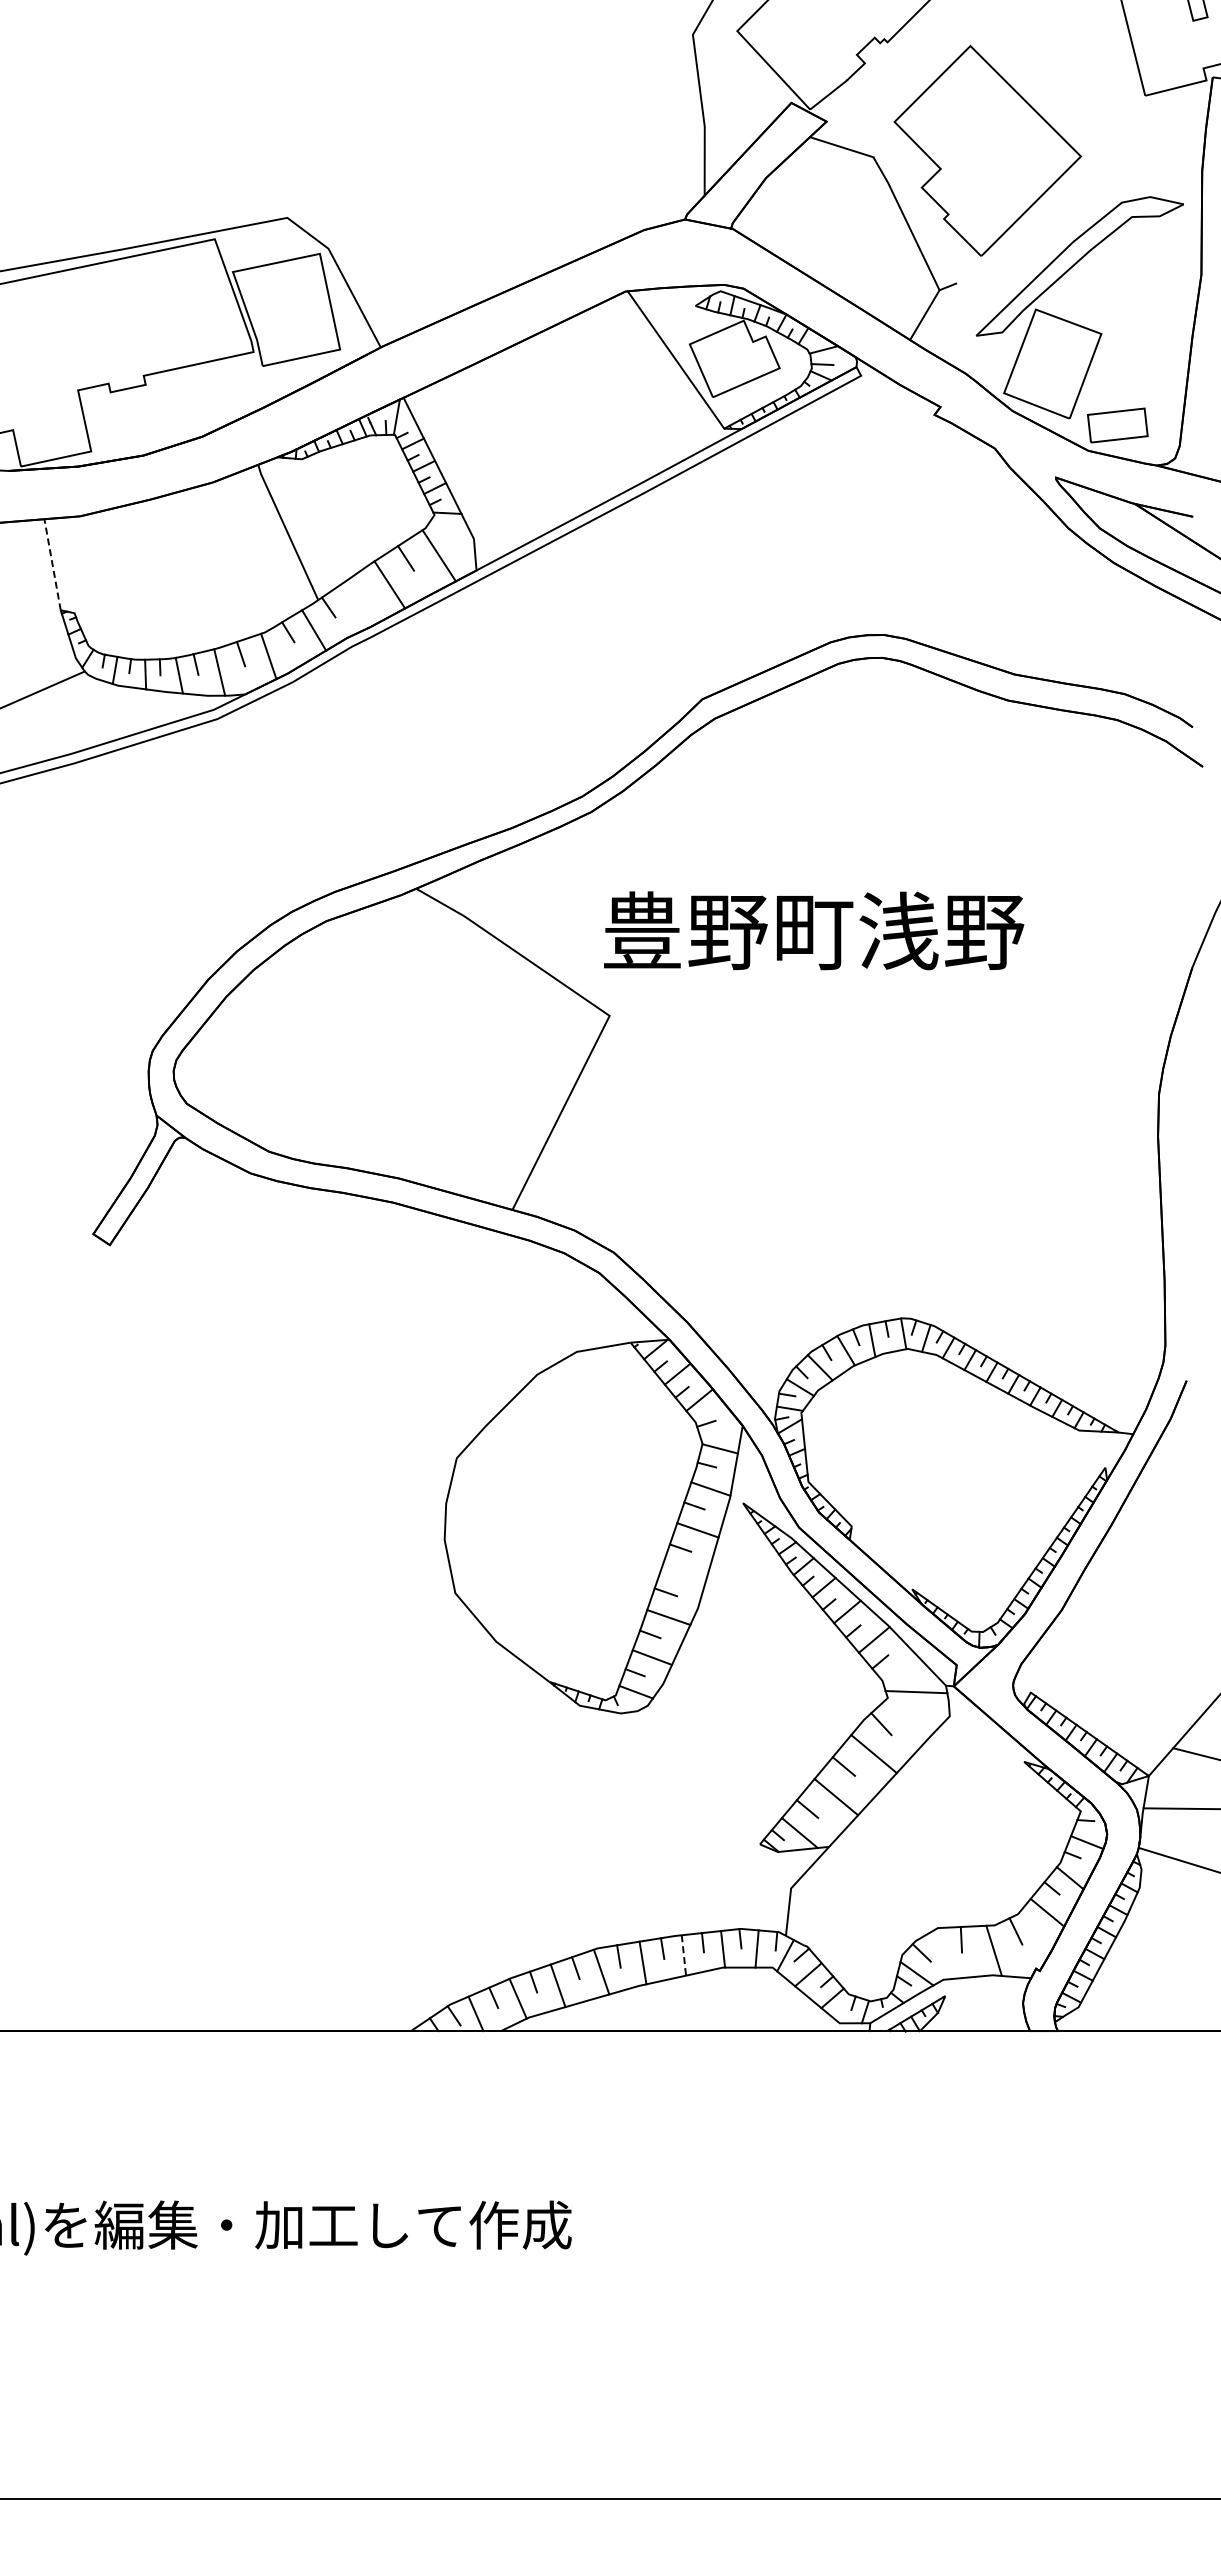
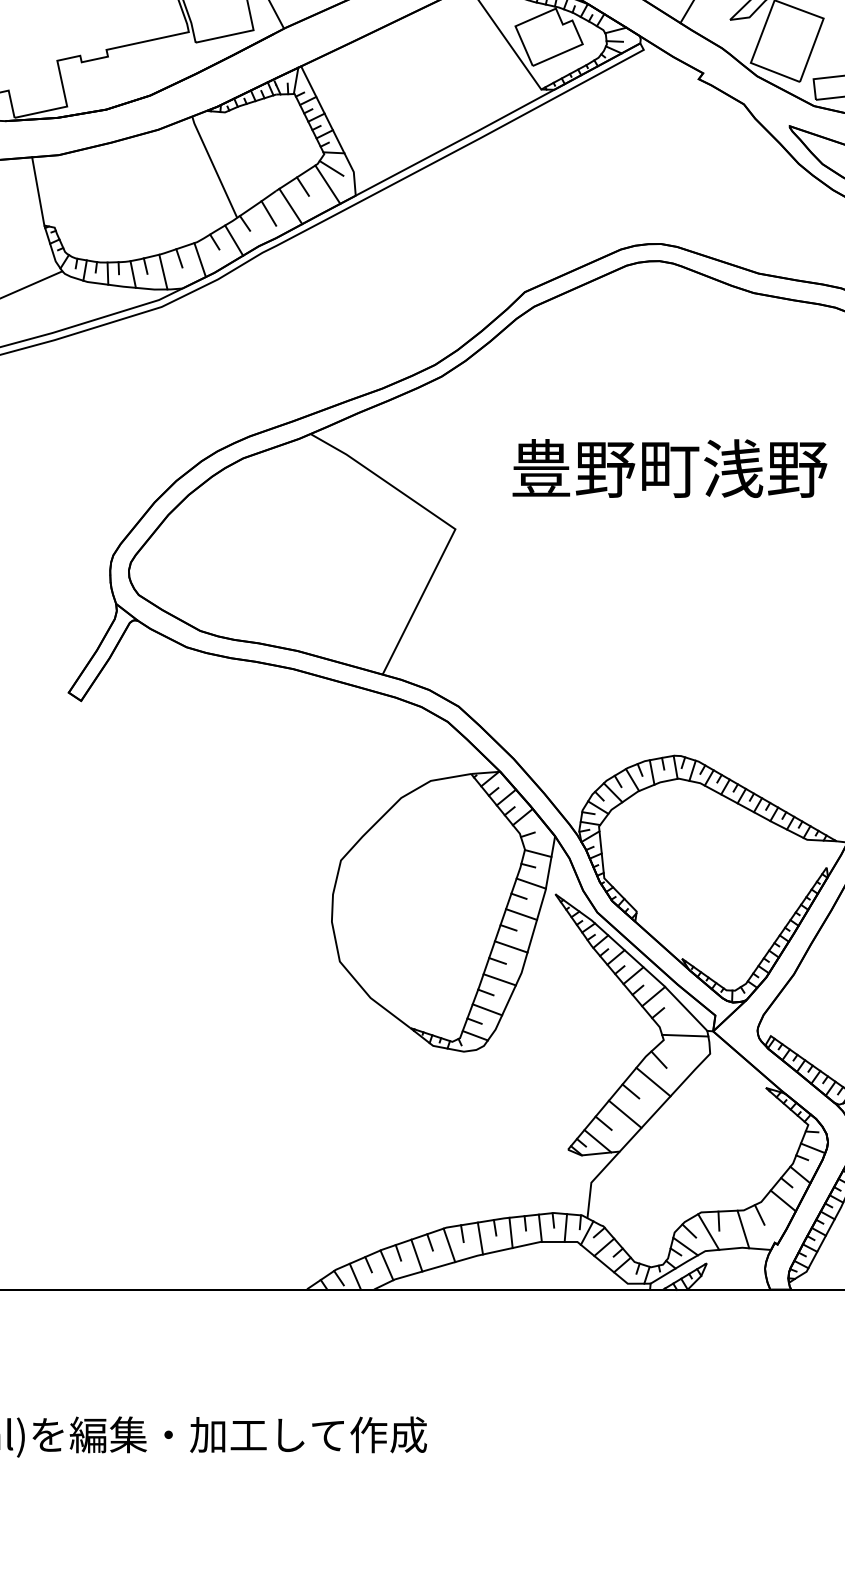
line: (444, 533) -> (331, 167), added
line: (52, 564) -> (38, 191), dashed -> solid
line: (360, 593) -> (268, 212), added
text: (814, 930) -> (670, 468), moved
line: (683, 1573) -> (510, 946), added
line: (947, 1954) -> (708, 1232), added
line: (683, 1956) -> (510, 1233), dashed -> solid

